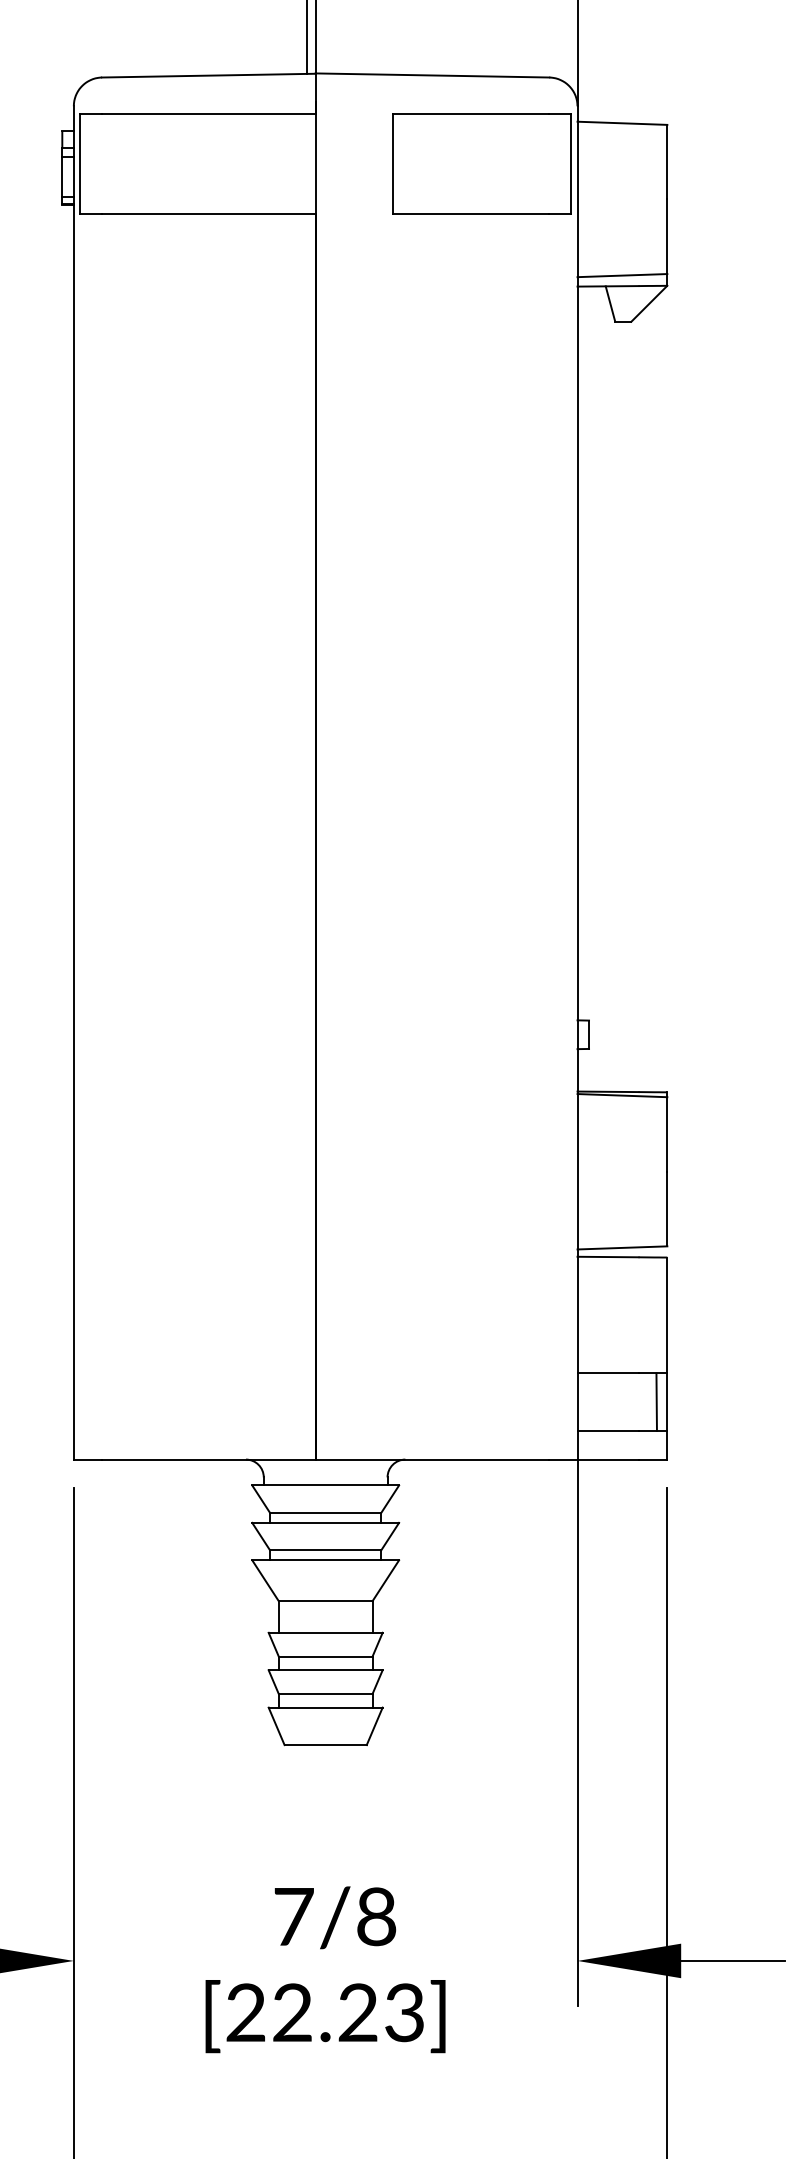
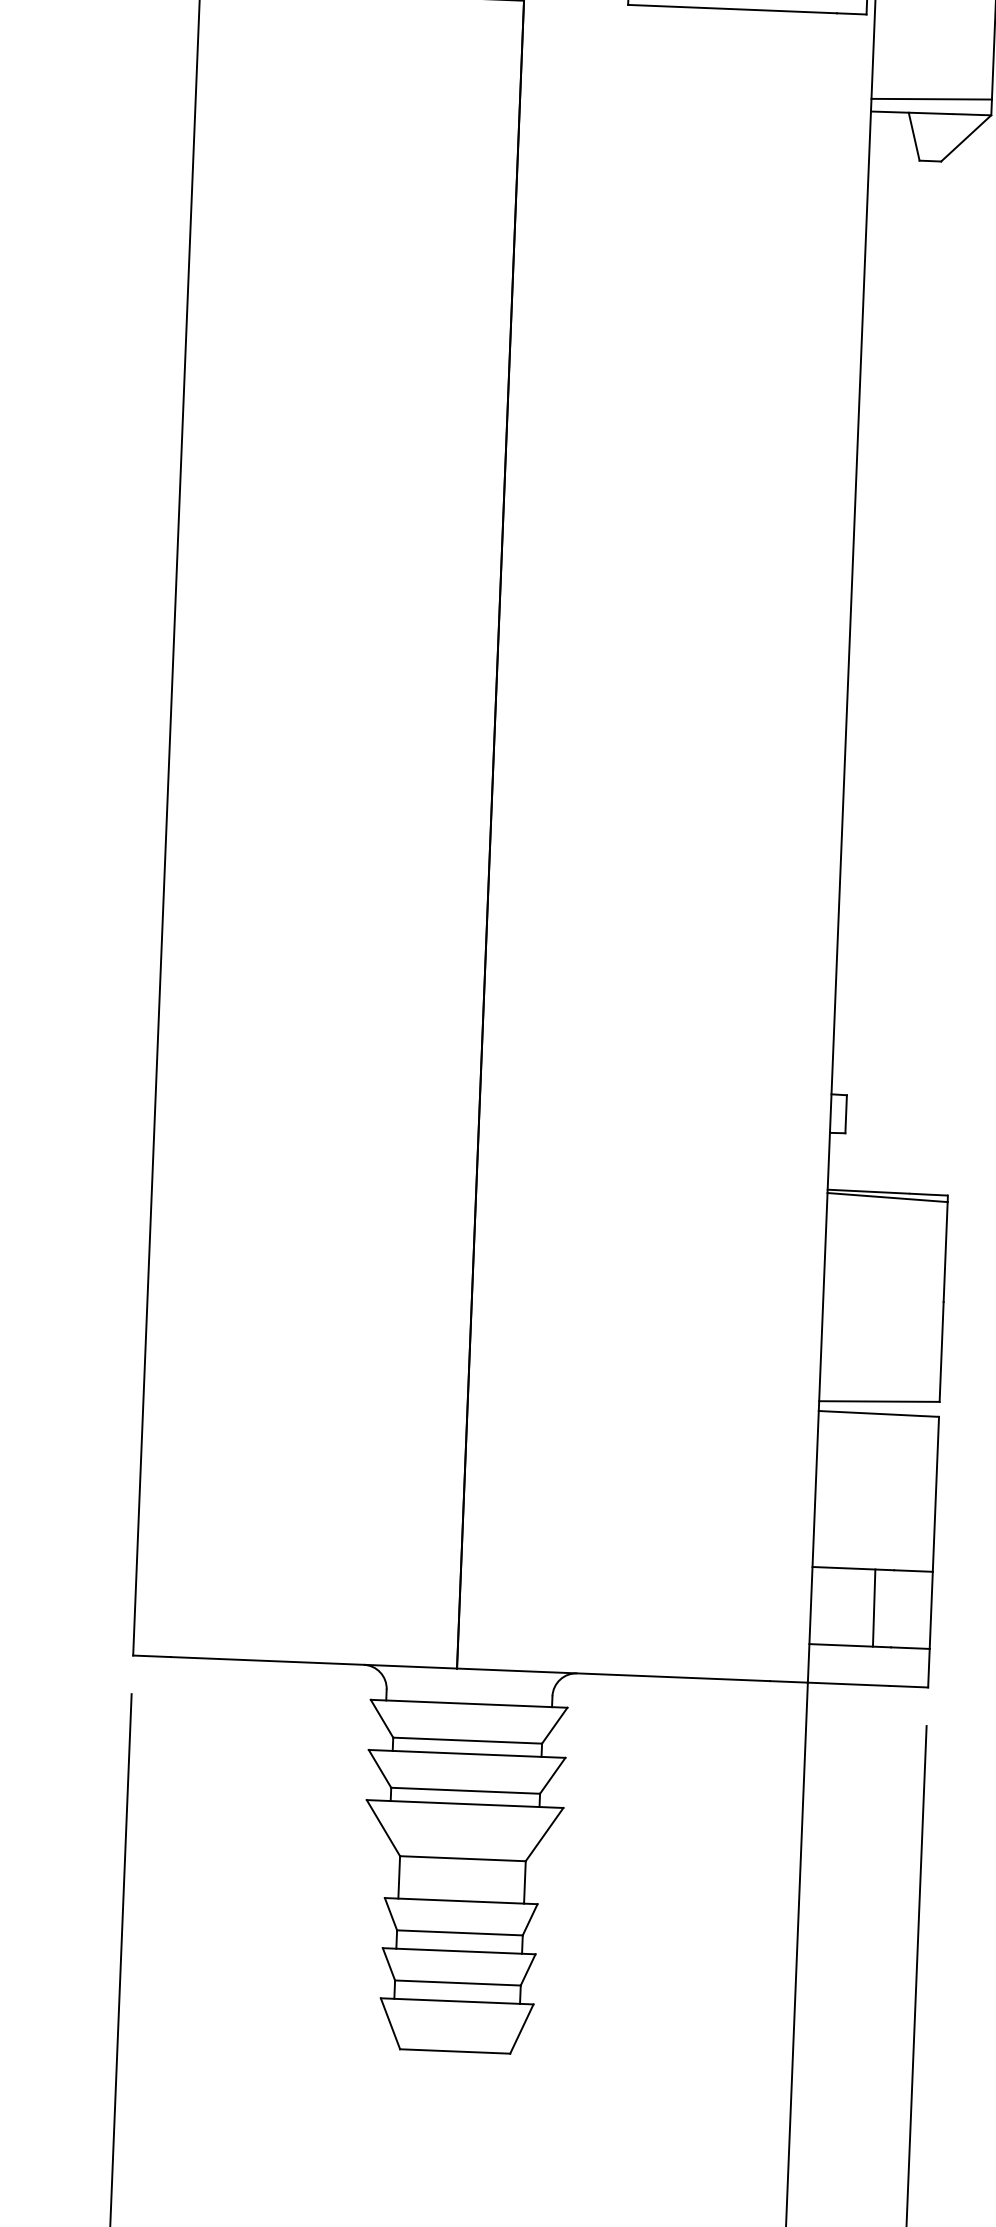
line: (656, 1401) -> (873, 1607), moved

